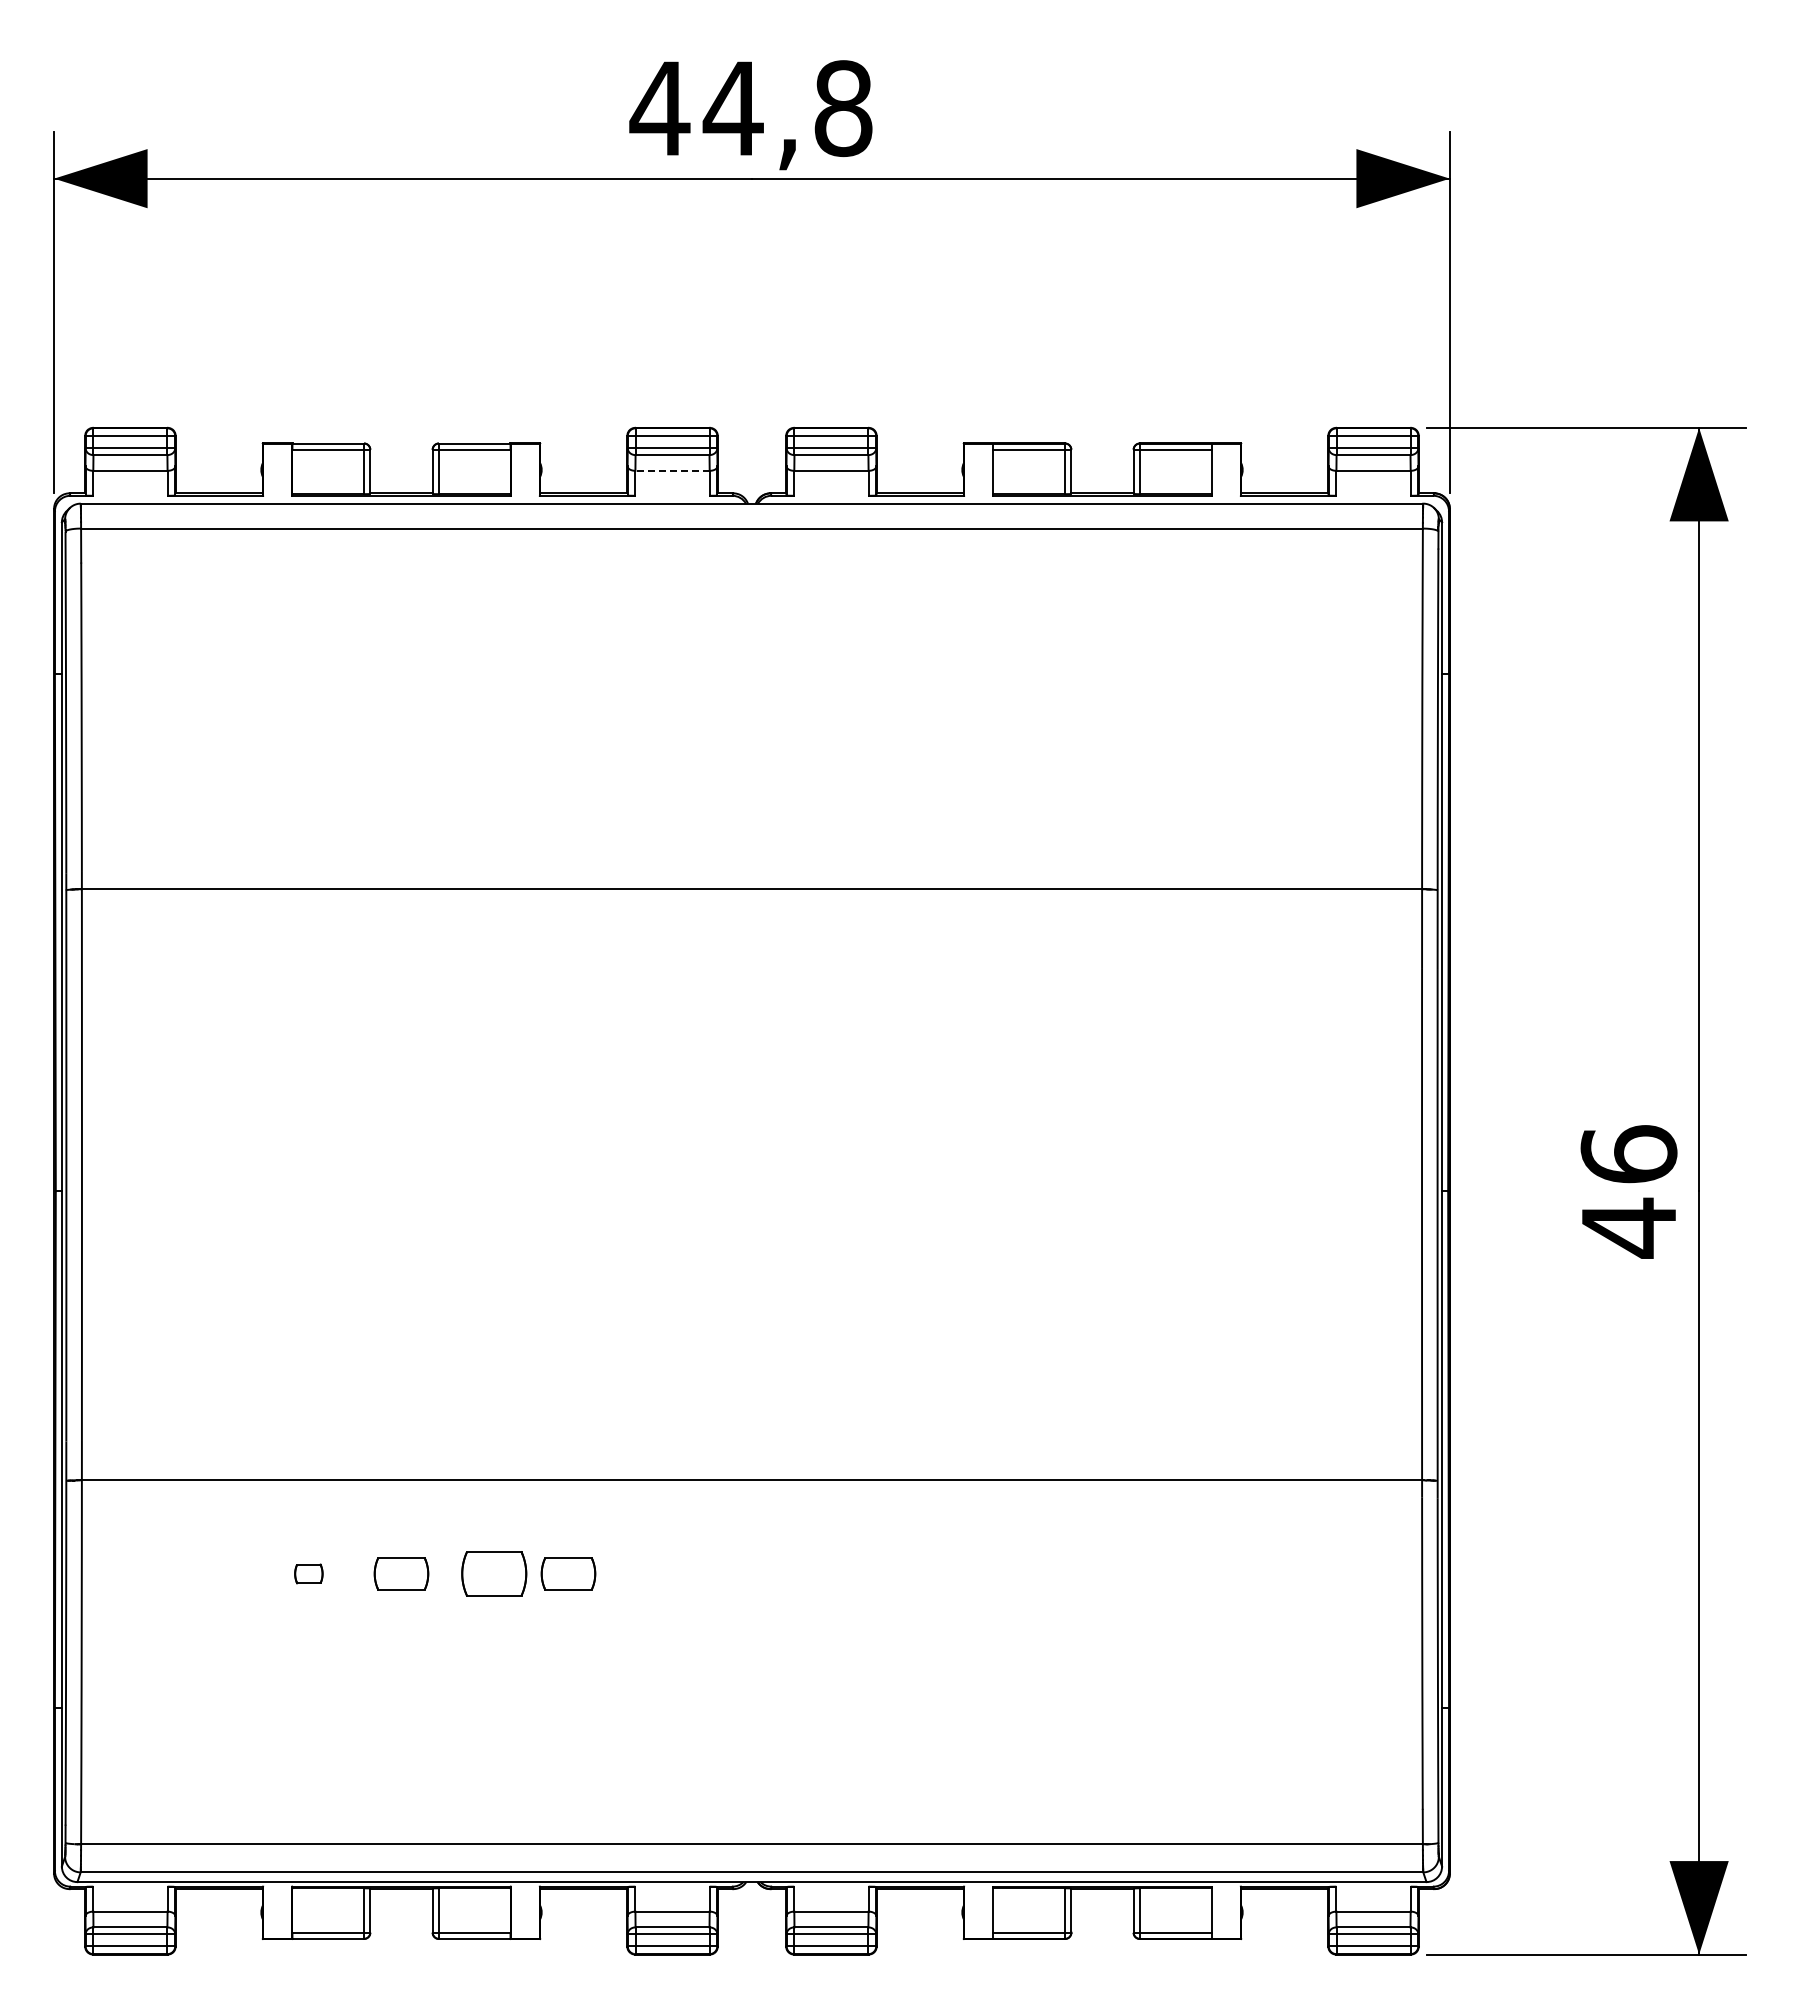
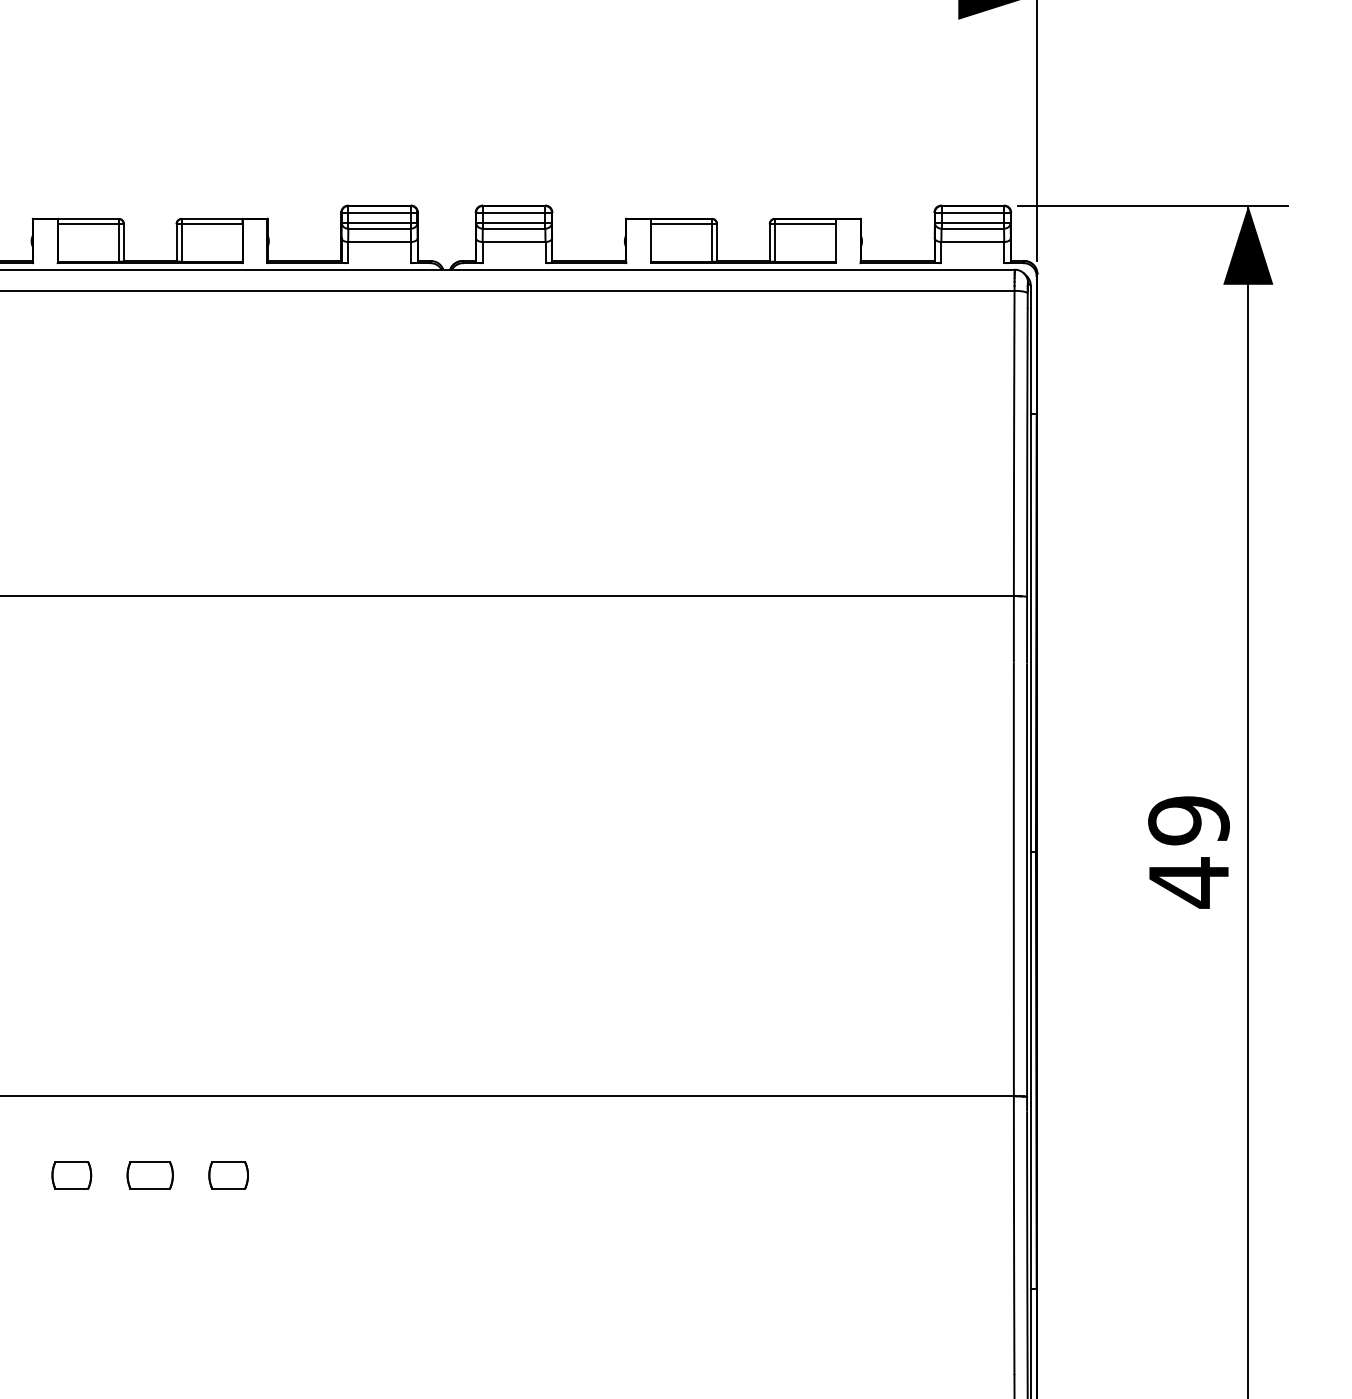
line: (672, 470) -> (379, 241), dashed -> solid
text: (1628, 1154) -> (1188, 820), 46 -> 49
part: (308, 1573) -> (71, 1175), size x1.67
part: (493, 1573) -> (228, 1175), size x0.71
part: (568, 1573) -> (291, 1175), removed

